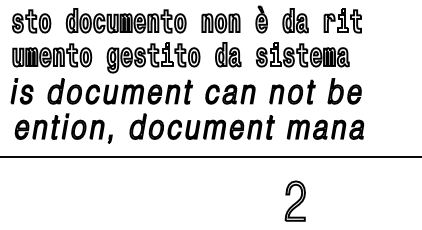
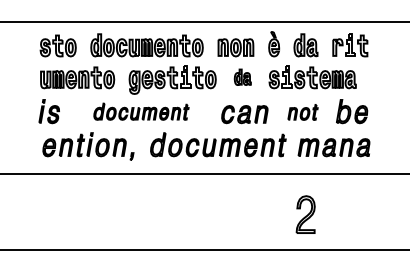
part: (227, 55) -> (242, 77), size x0.7
part: (120, 91) -> (141, 111), size x0.7
part: (291, 92) -> (302, 112), size x0.7

